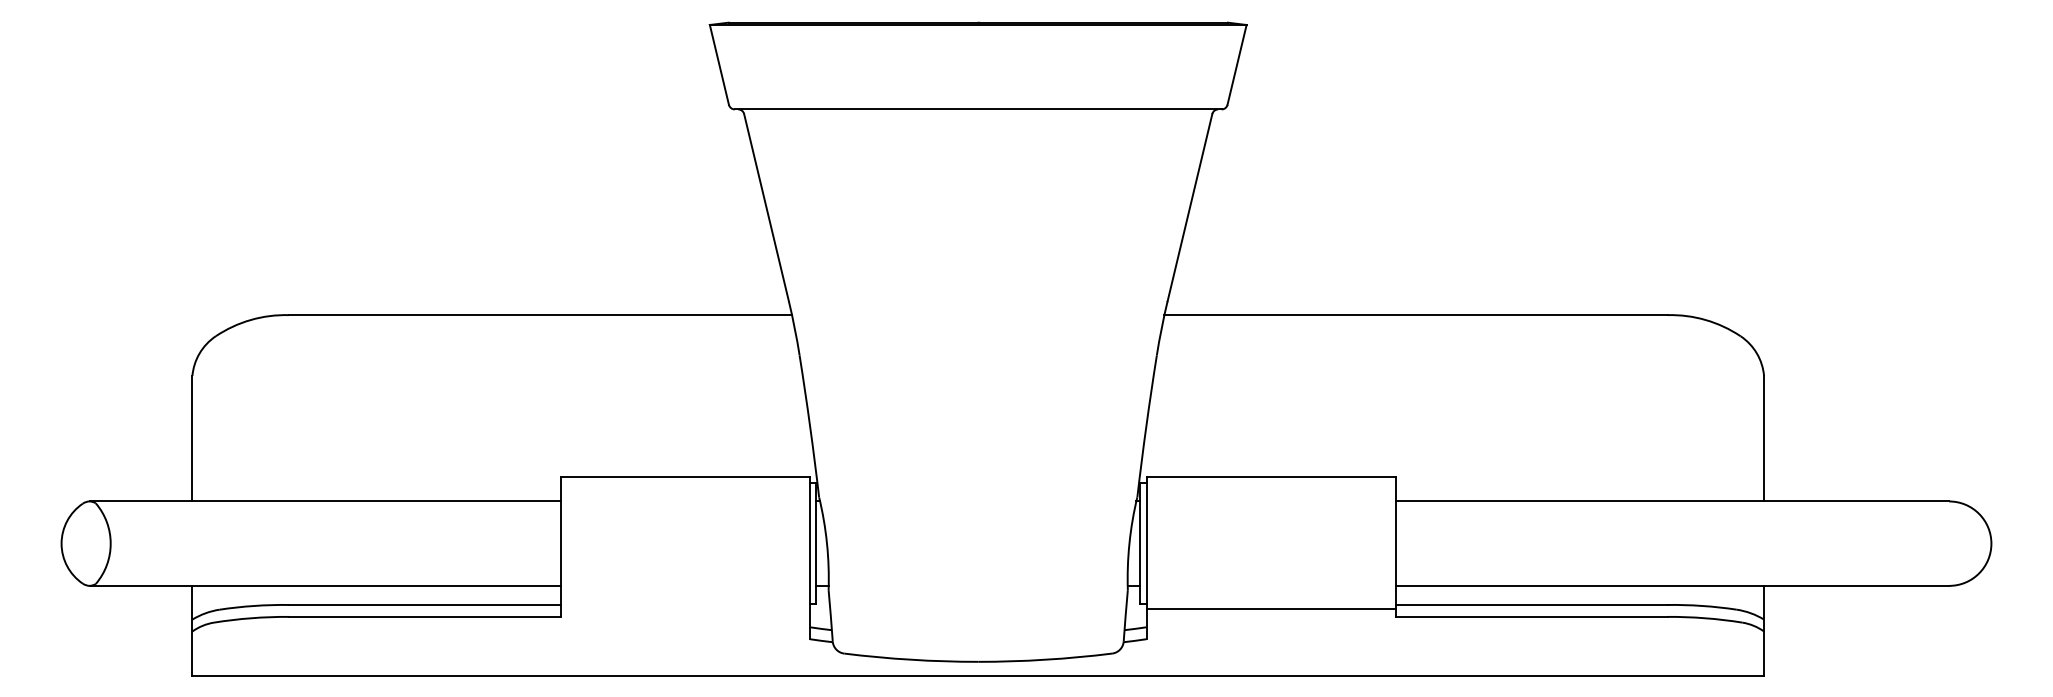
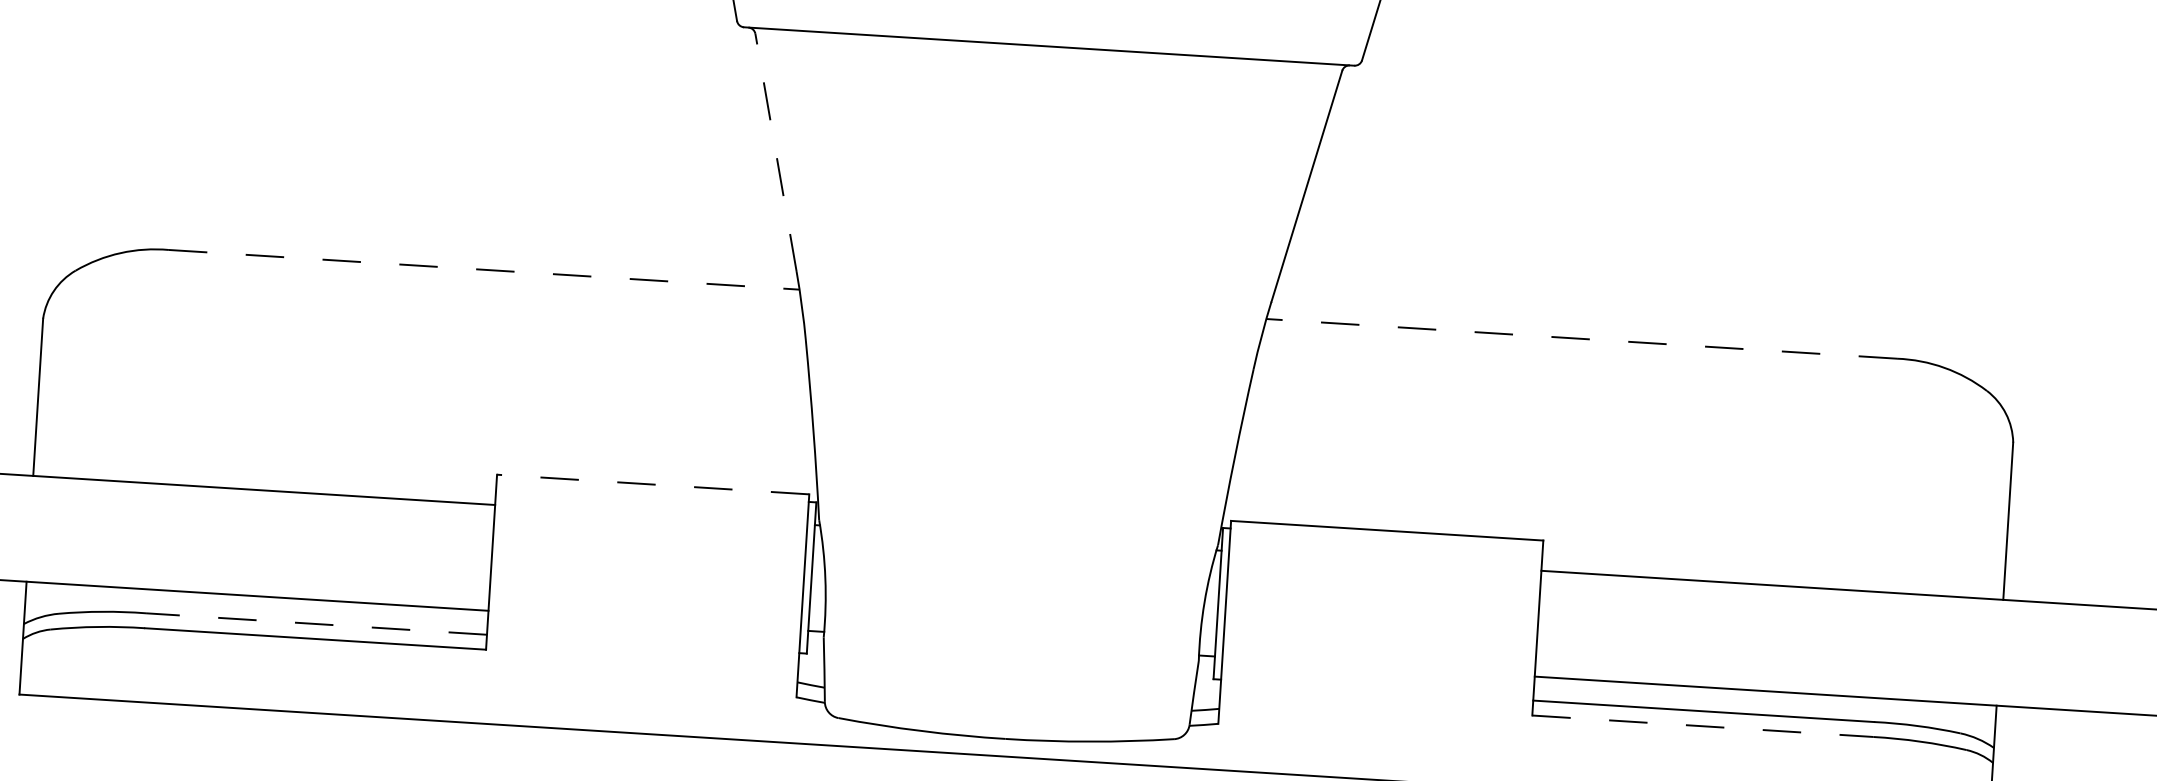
line: (766, 207) -> (776, 152), solid -> dashed
line: (540, 315) -> (484, 270), solid -> dashed
line: (1416, 315) -> (1582, 339), solid -> dashed
line: (685, 477) -> (653, 484), solid -> dashed
line: (424, 604) -> (316, 623), solid -> dashed
line: (1270, 609) -> (1376, 696), removed
line: (1531, 616) -> (1702, 725), solid -> dashed

